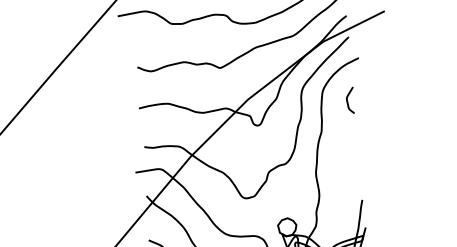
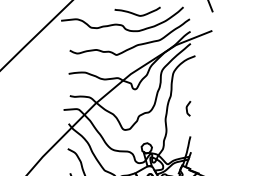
curve: (348, 100) -> (187, 108), moved

